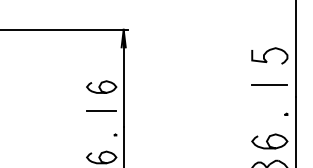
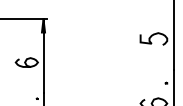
line: (269, 85) -> (153, 61), removed
line: (101, 110) -> (26, 80), removed

